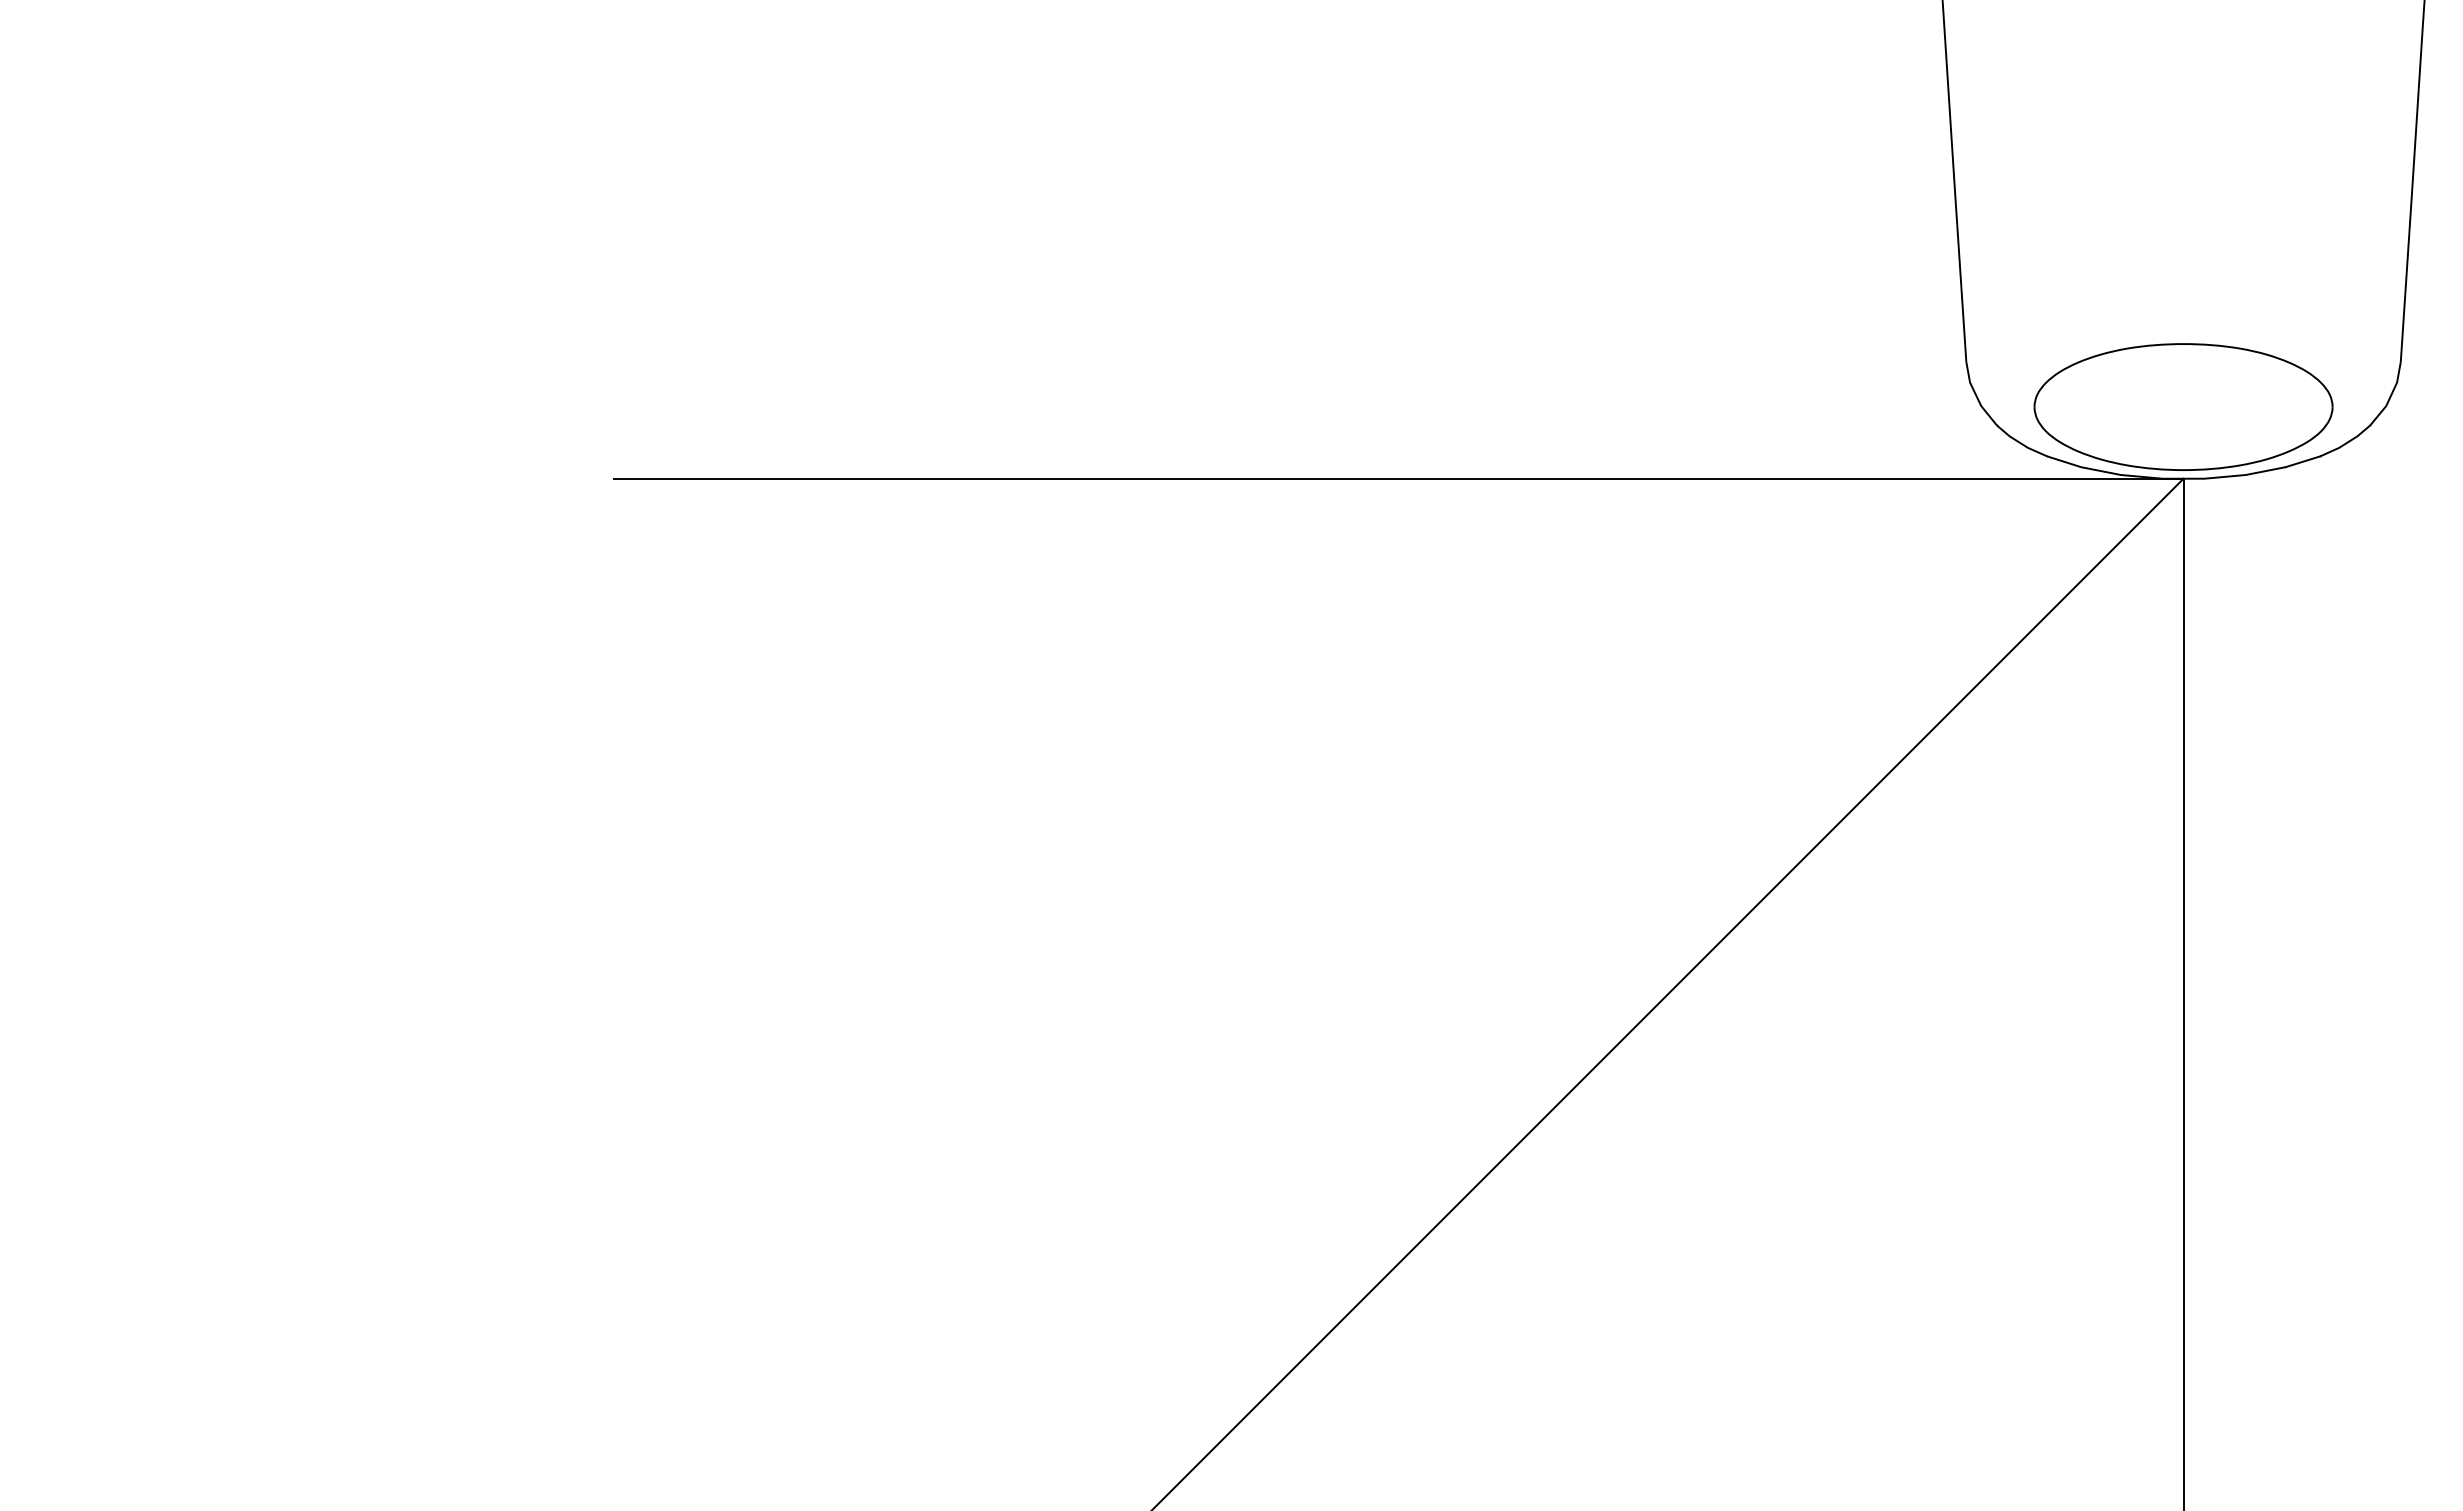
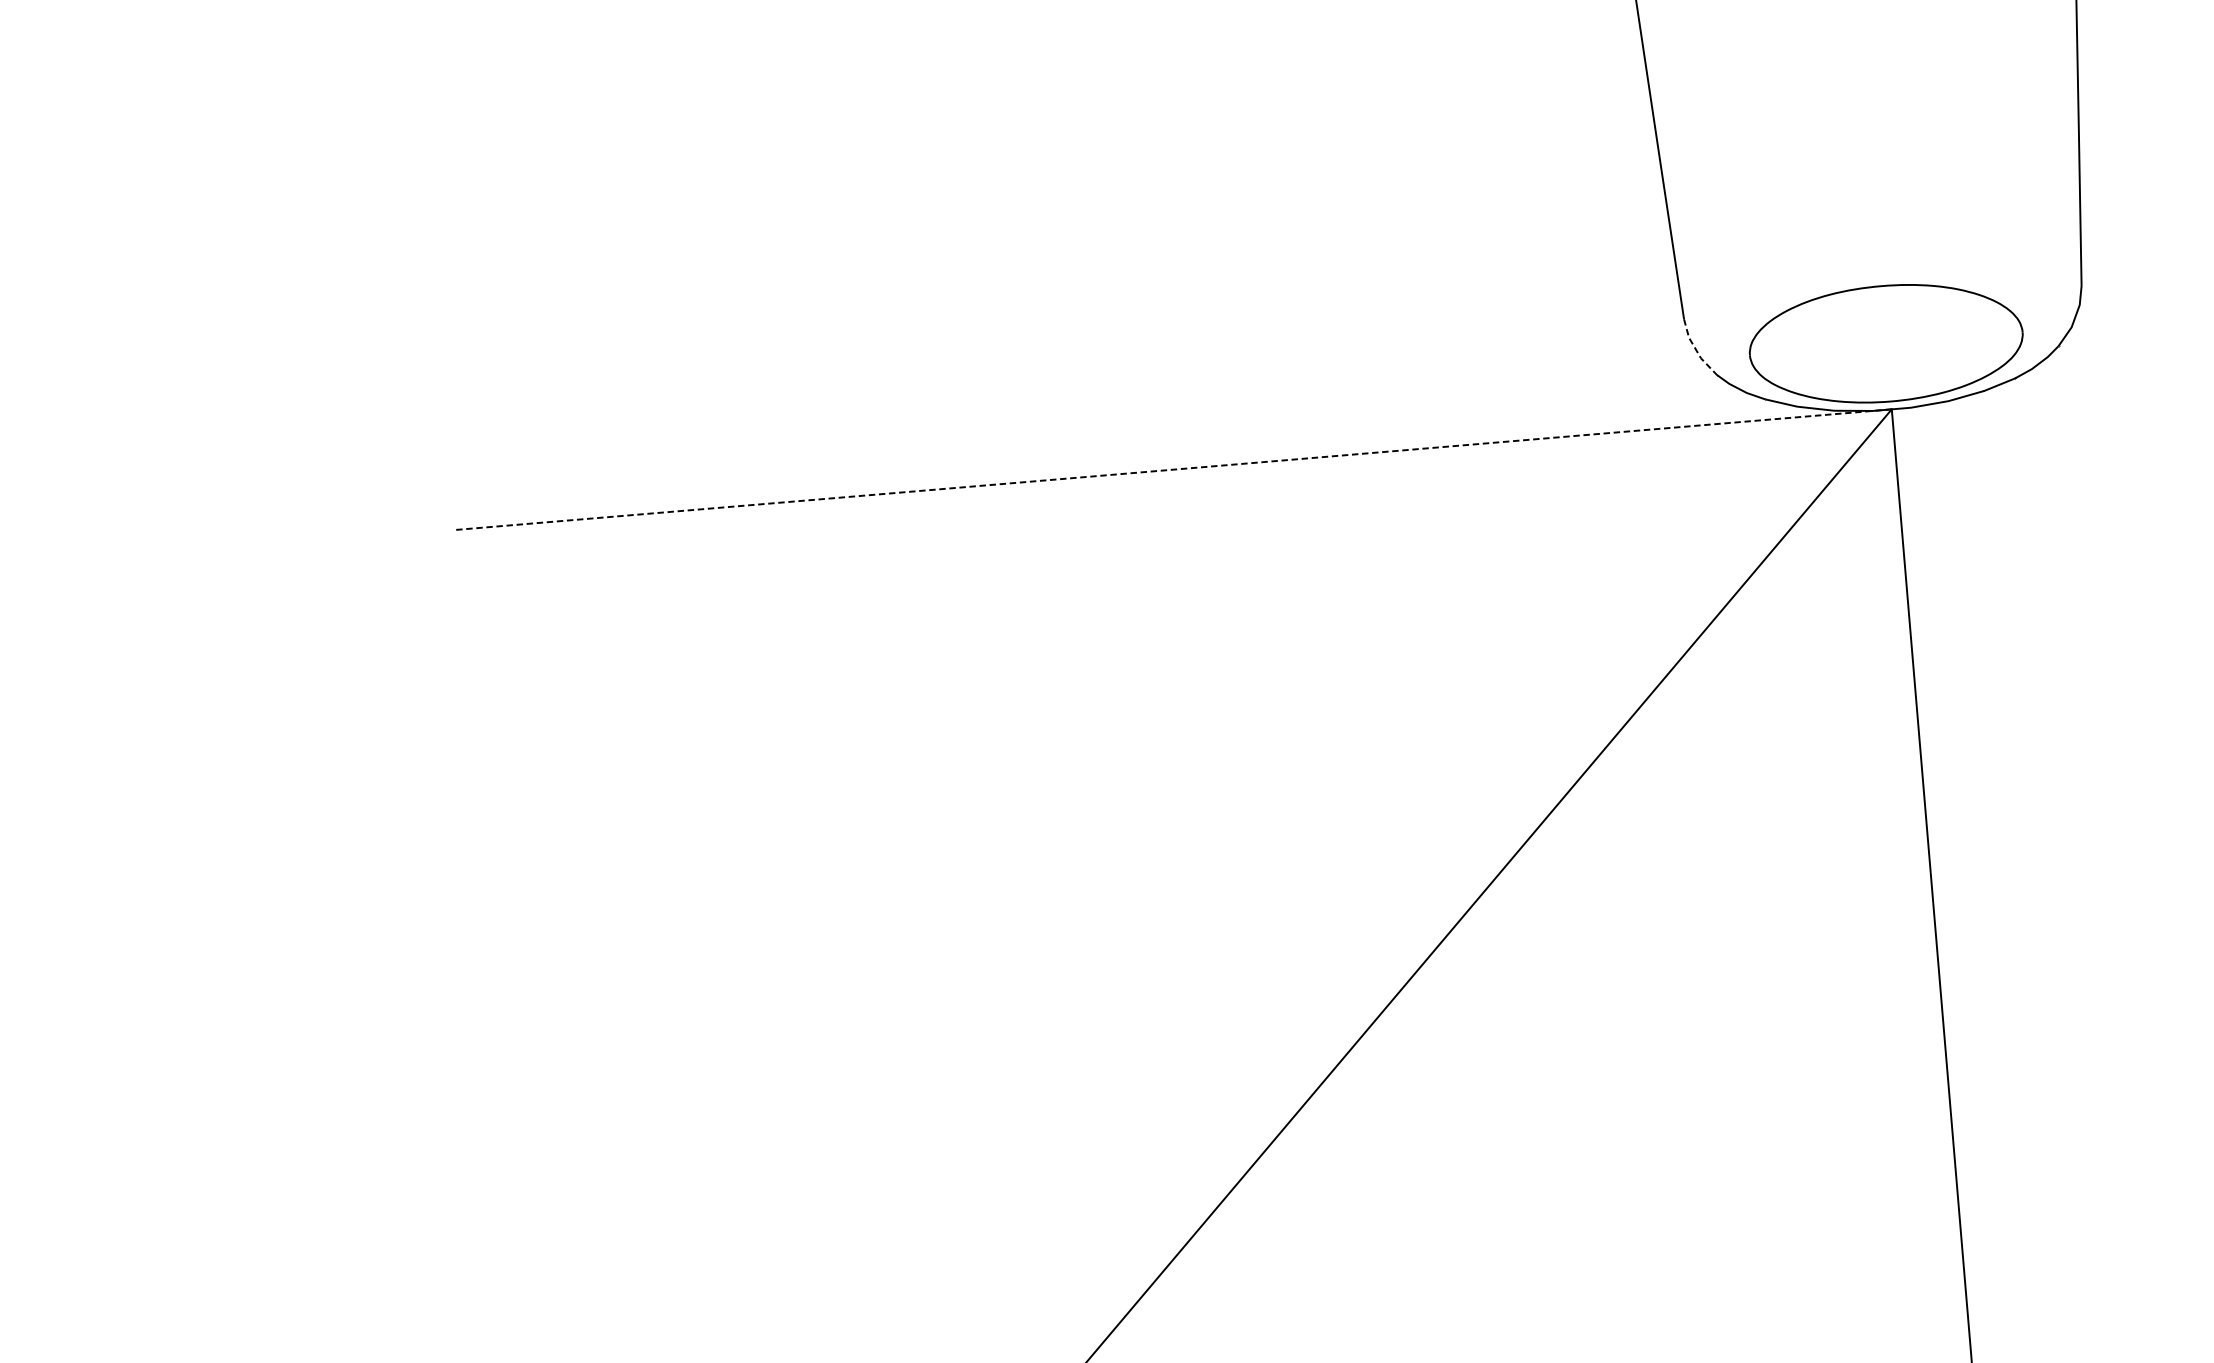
line: (1976, 396) -> (1696, 350), solid -> dashed
line: (1398, 478) -> (1173, 469), solid -> dashed

